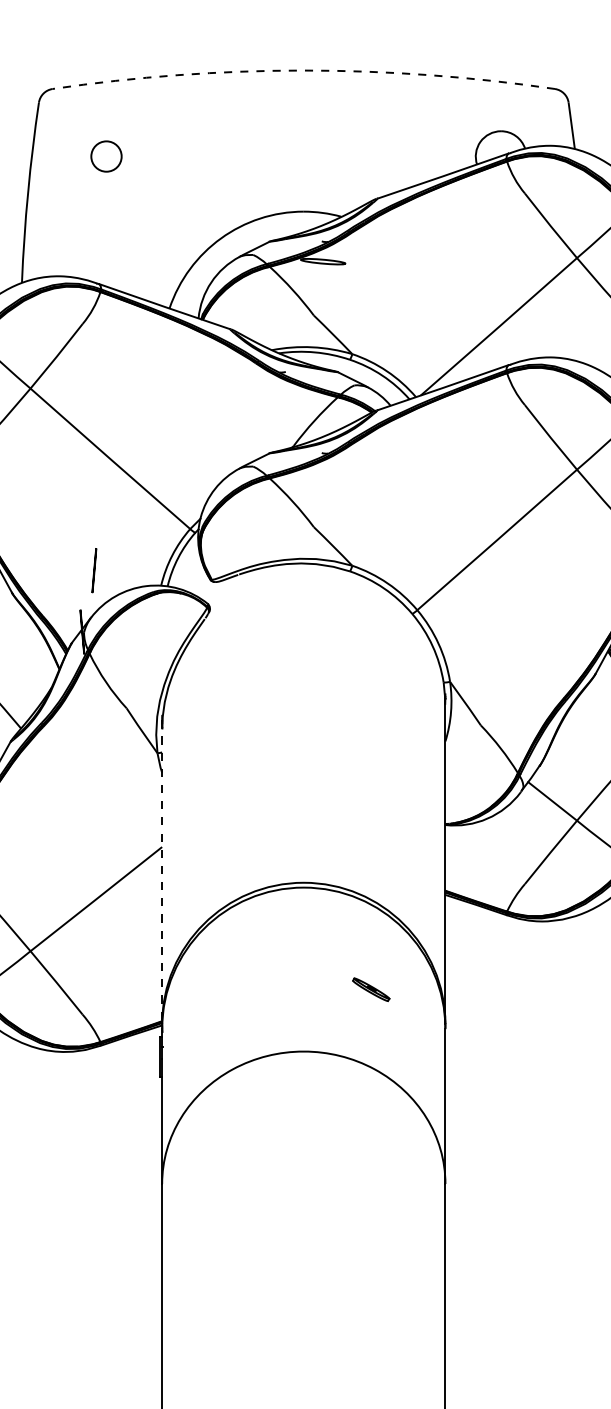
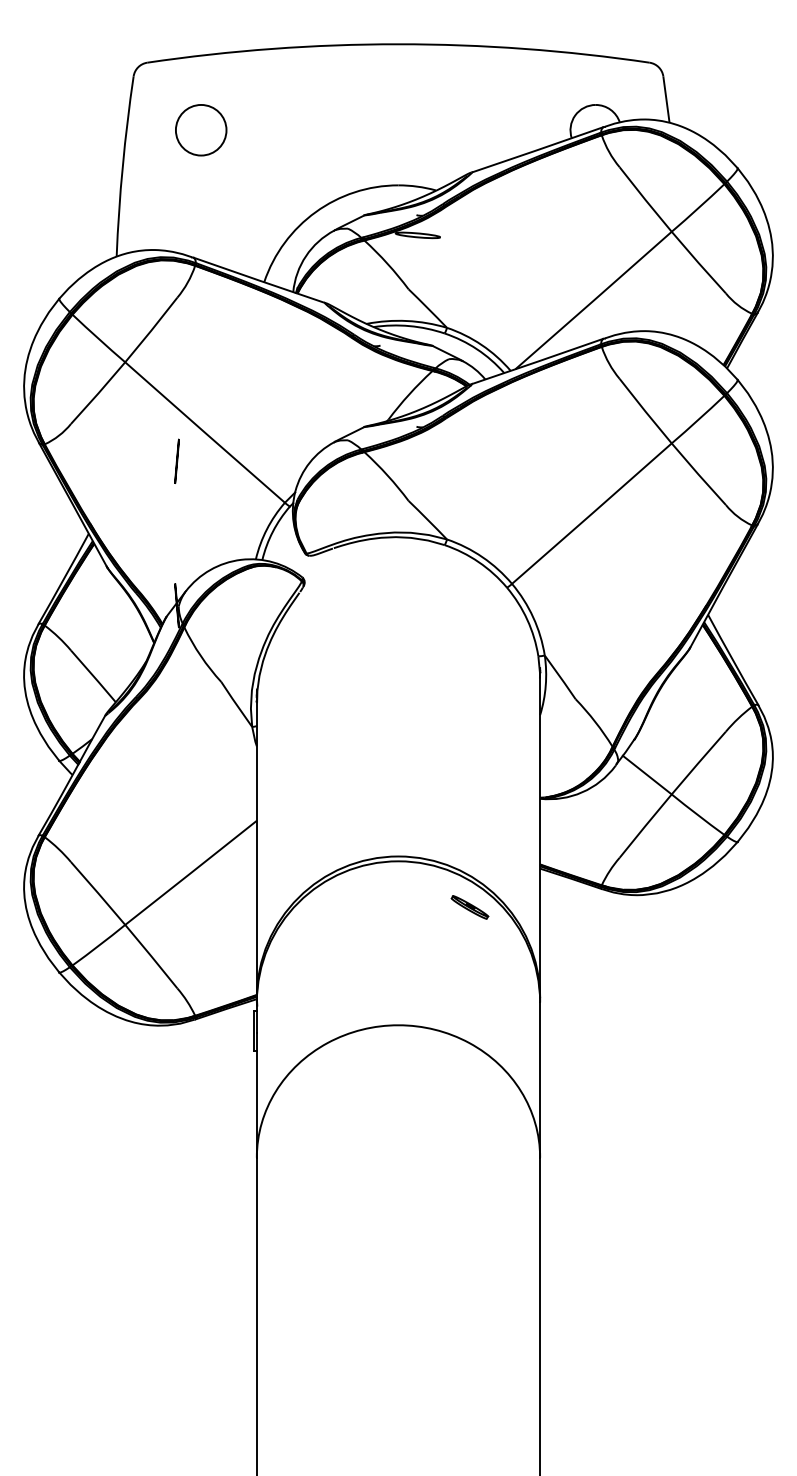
arc: (303, 70) -> (398, 44), dashed -> solid
circle: (105, 155) -> (200, 129), size x1.67
line: (93, 569) -> (176, 460), moved
line: (161, 871) -> (256, 845), dashed -> solid
part: (370, 989) -> (469, 907), moved

